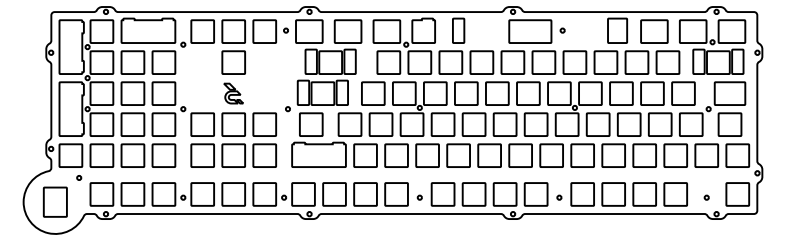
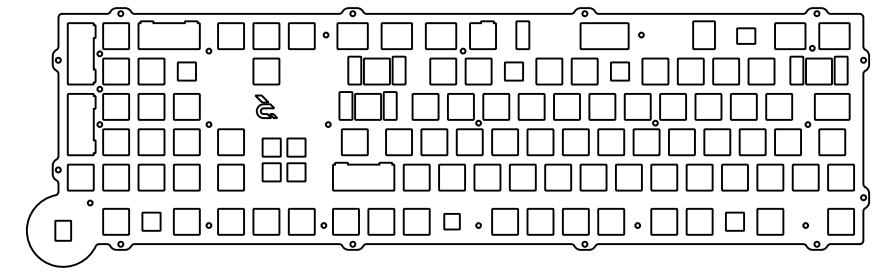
part: (654, 31) -> (746, 35), size x0.6
part: (163, 62) -> (186, 71), size x0.7
part: (450, 62) -> (513, 71), size x0.7
part: (543, 62) -> (619, 71), size x0.7
part: (248, 139) -> (283, 159), size x0.7
part: (132, 194) -> (151, 221), size x0.7
part: (396, 194) -> (451, 221), size x0.6
part: (644, 194) -> (734, 221), size x0.7
part: (55, 202) -> (63, 230), size x0.6

